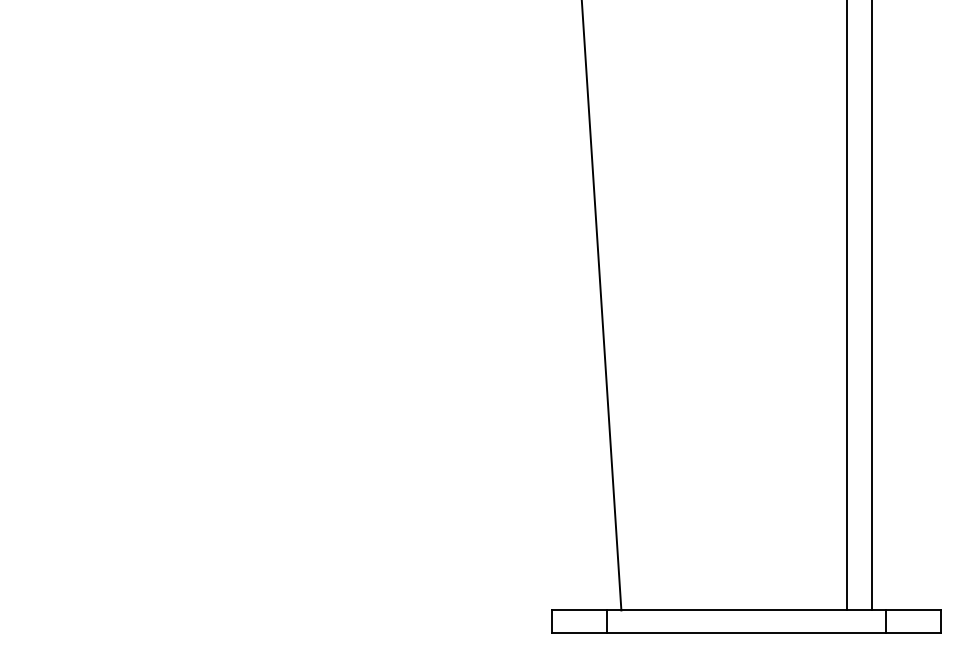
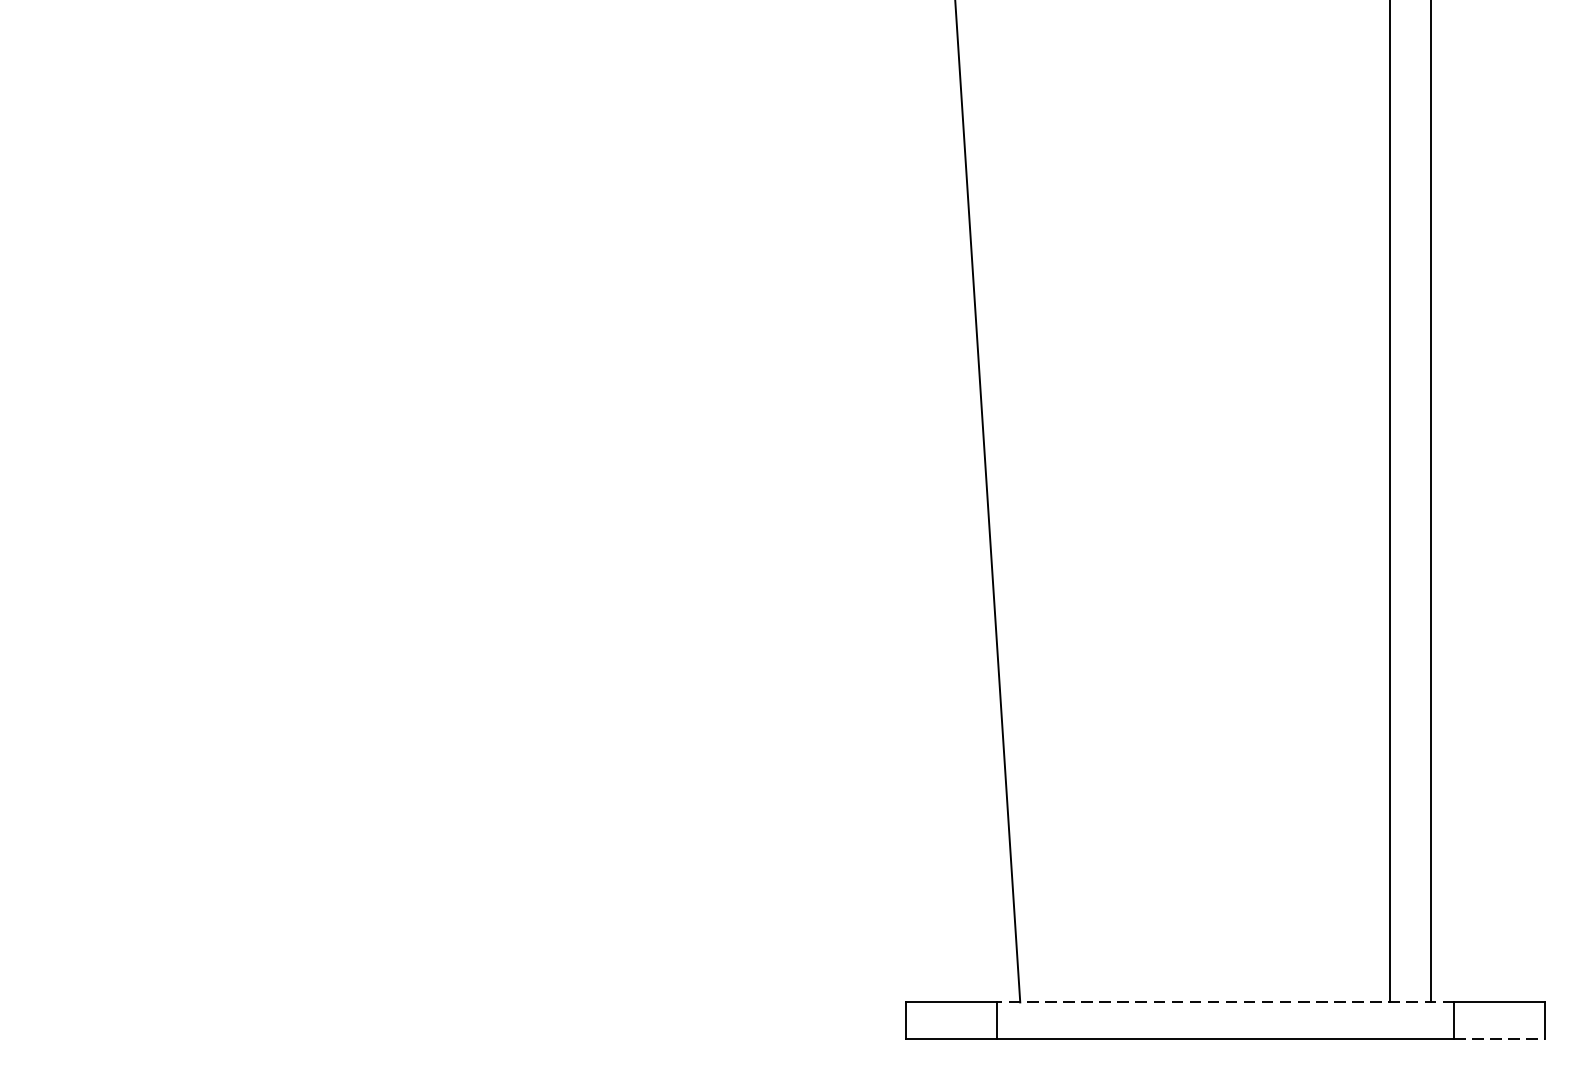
line: (746, 610) -> (1225, 1002), solid -> dashed
line: (913, 632) -> (1499, 1038), solid -> dashed

